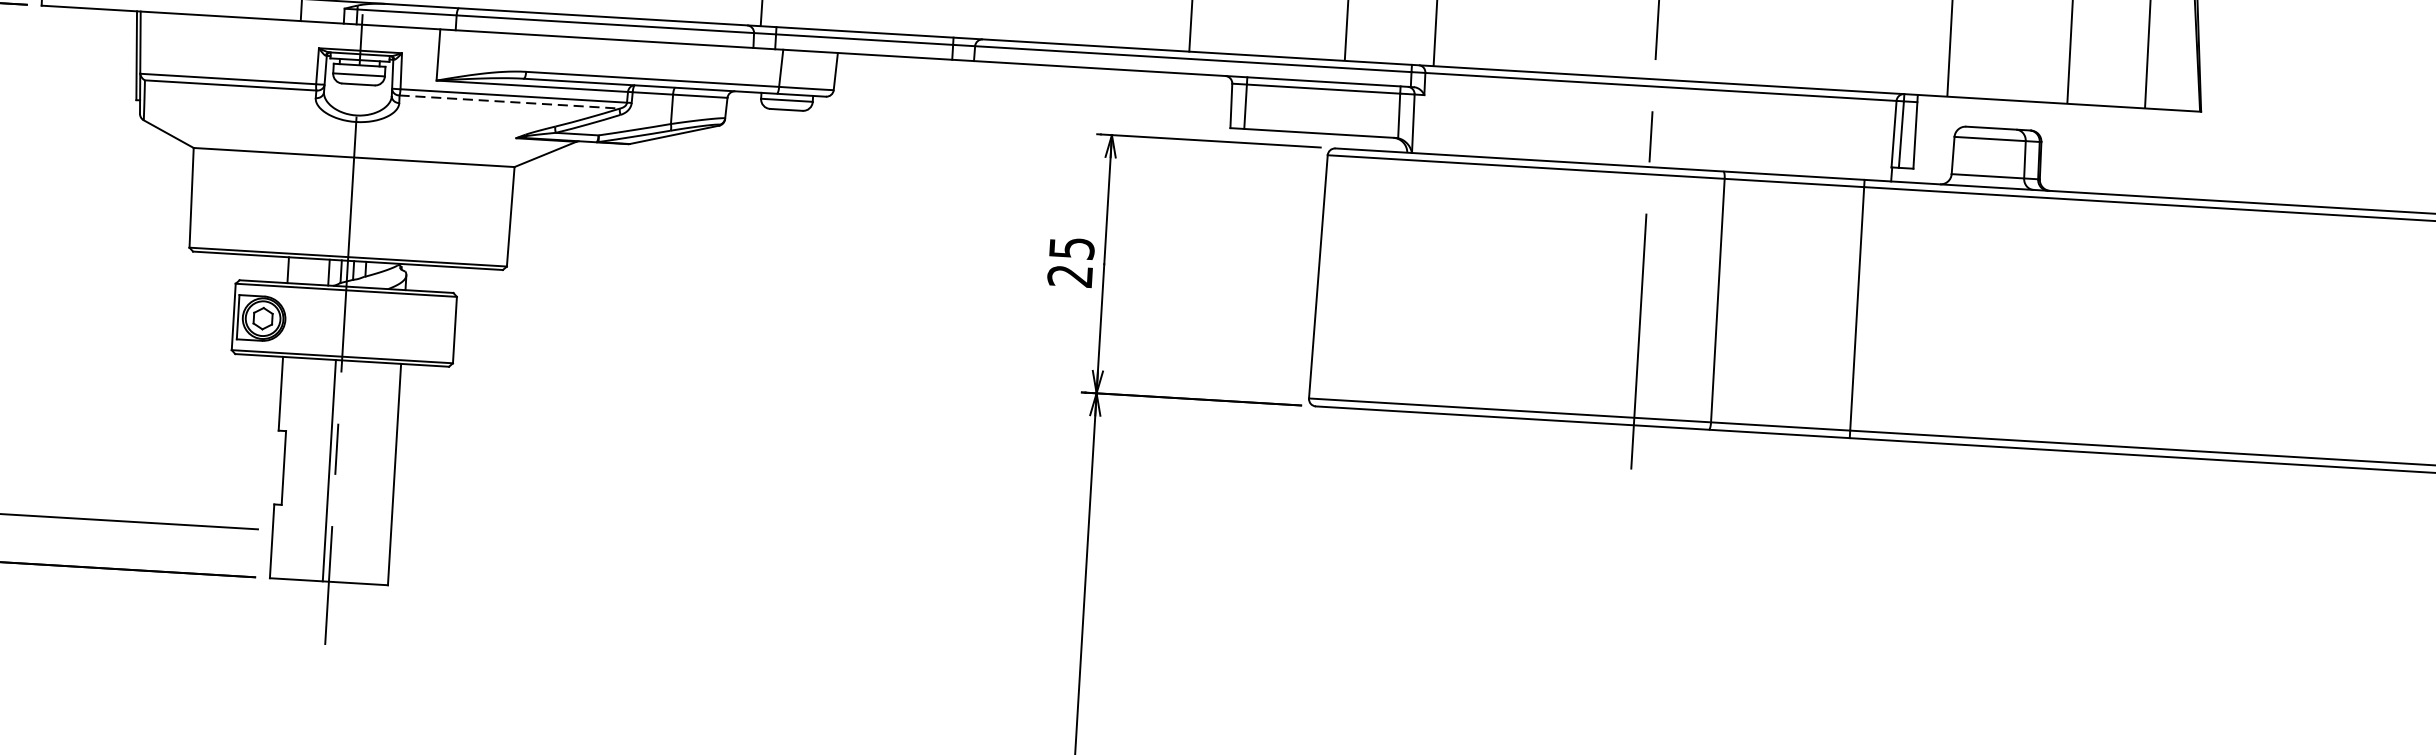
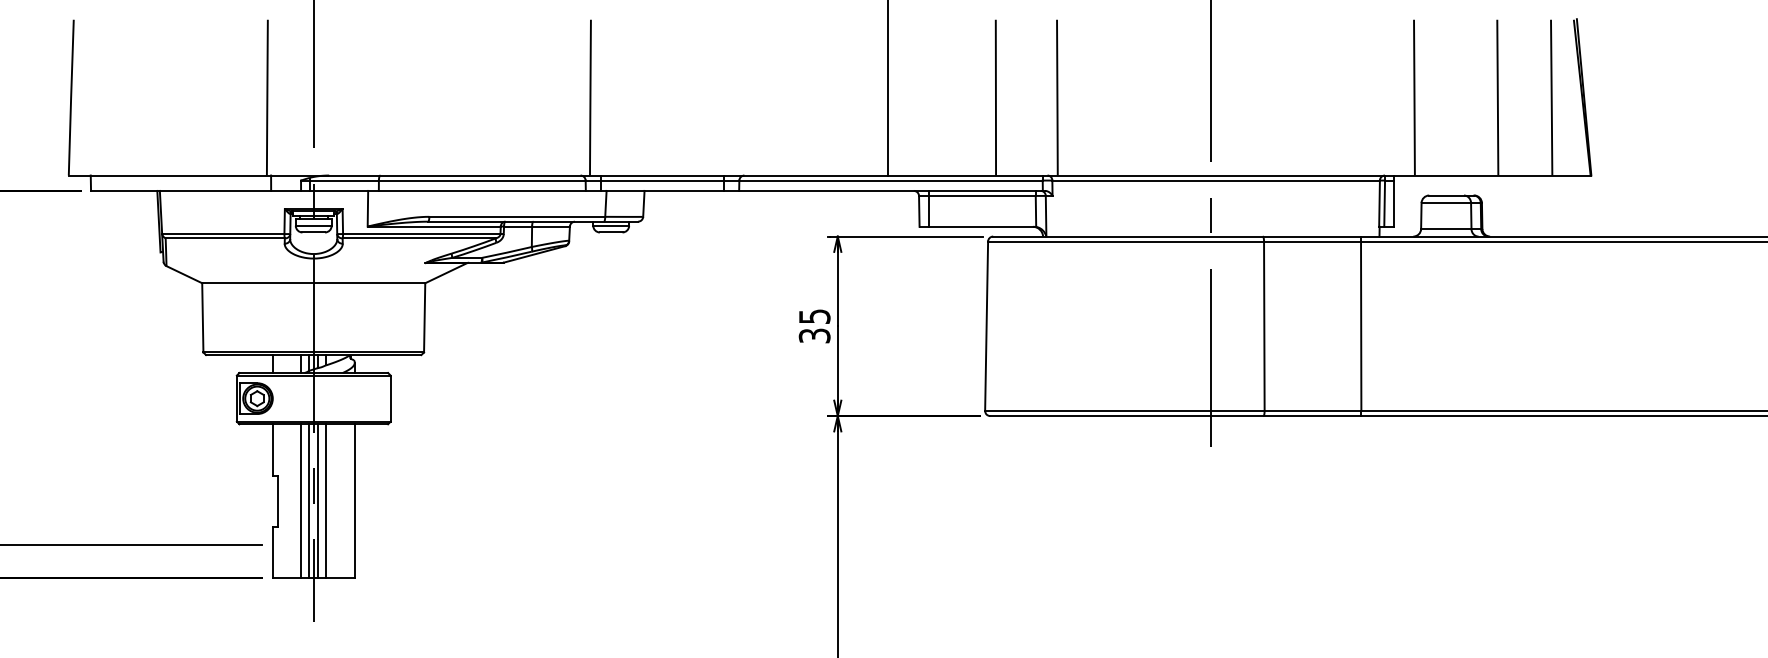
line: (510, 102) -> (419, 238), dashed -> solid
text: (1069, 275) -> (814, 335), 25 -> 35
line: (317, 470) -> (301, 501), added
line: (342, 471) -> (318, 501), added
line: (353, 472) -> (326, 501), added

